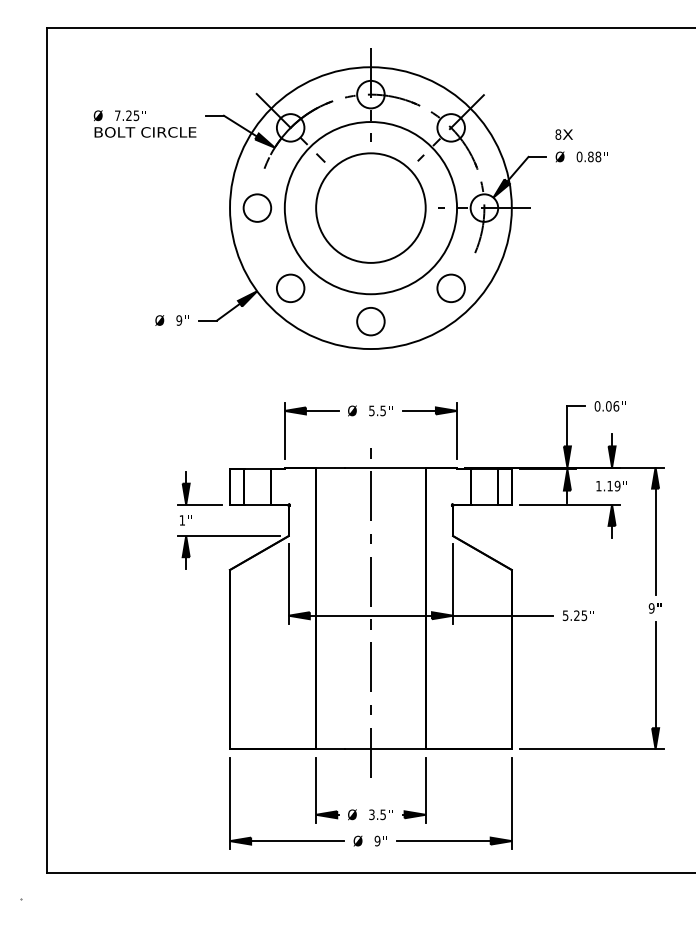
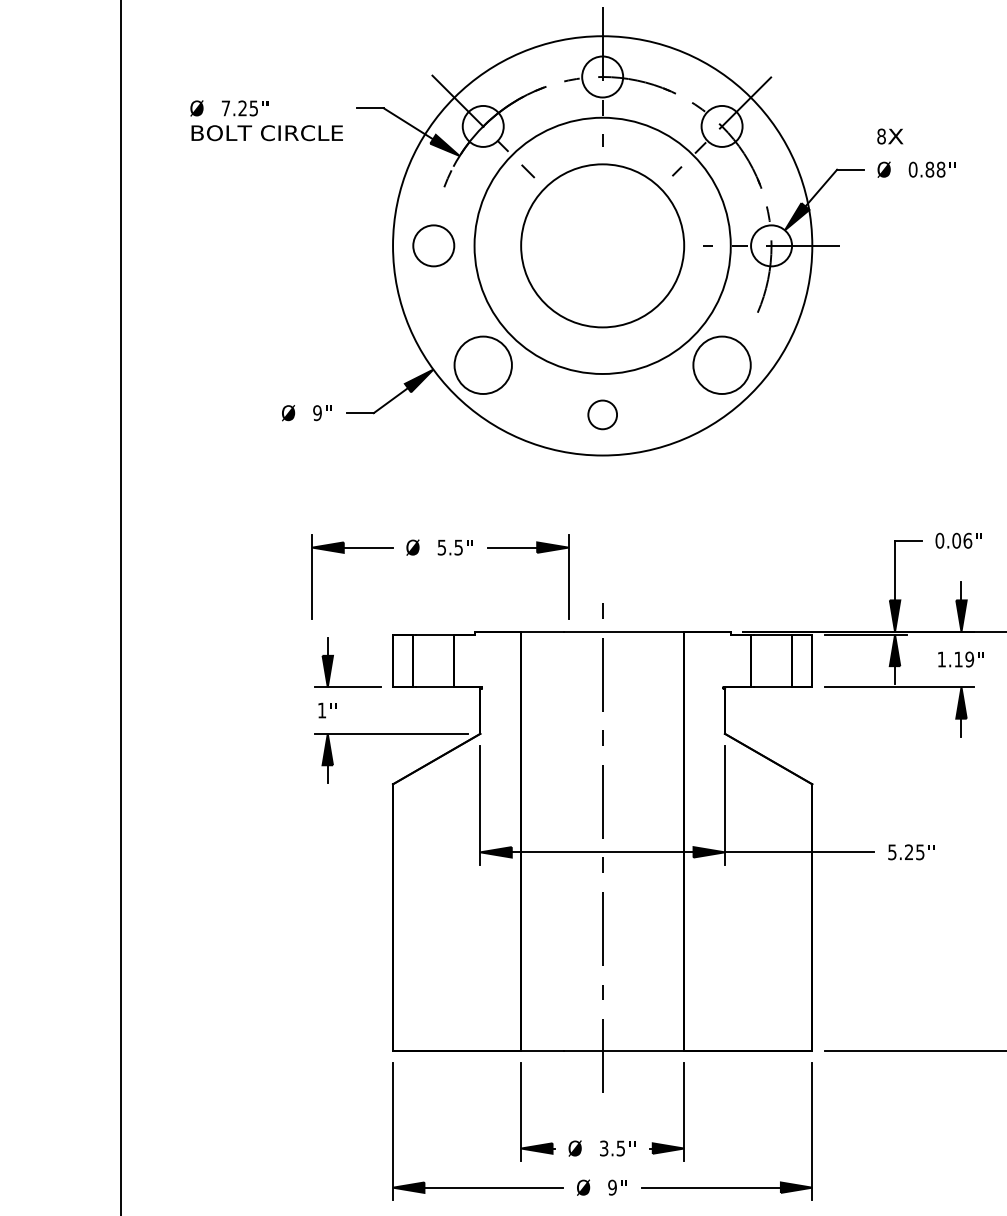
circle: (290, 288) -> (483, 365), size x1.4
circle: (450, 288) -> (721, 365), size x1.4
circle: (370, 321) -> (602, 414), size x0.7
part: (370, 416) -> (439, 555), moved

